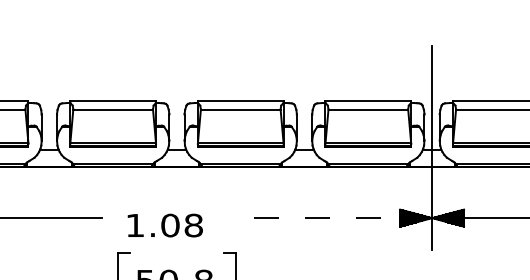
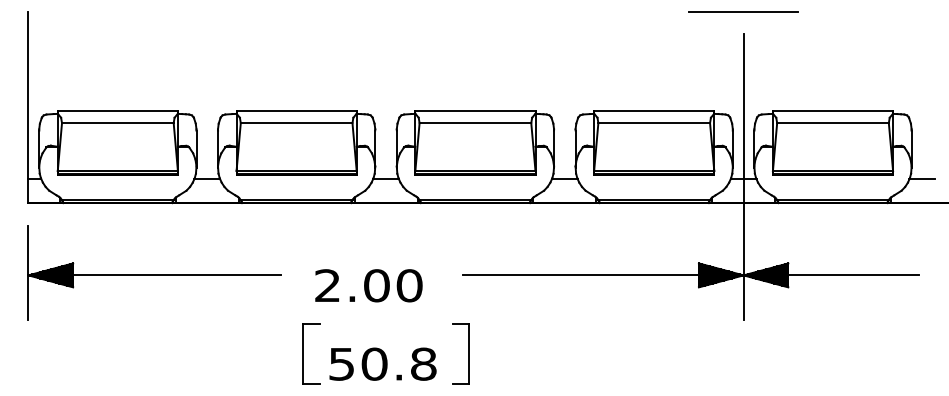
line: (432, 29) -> (743, 11), added
line: (331, 218) -> (602, 275), dashed -> solid
text: (164, 225) -> (368, 285), 1.08 -> 2.00

